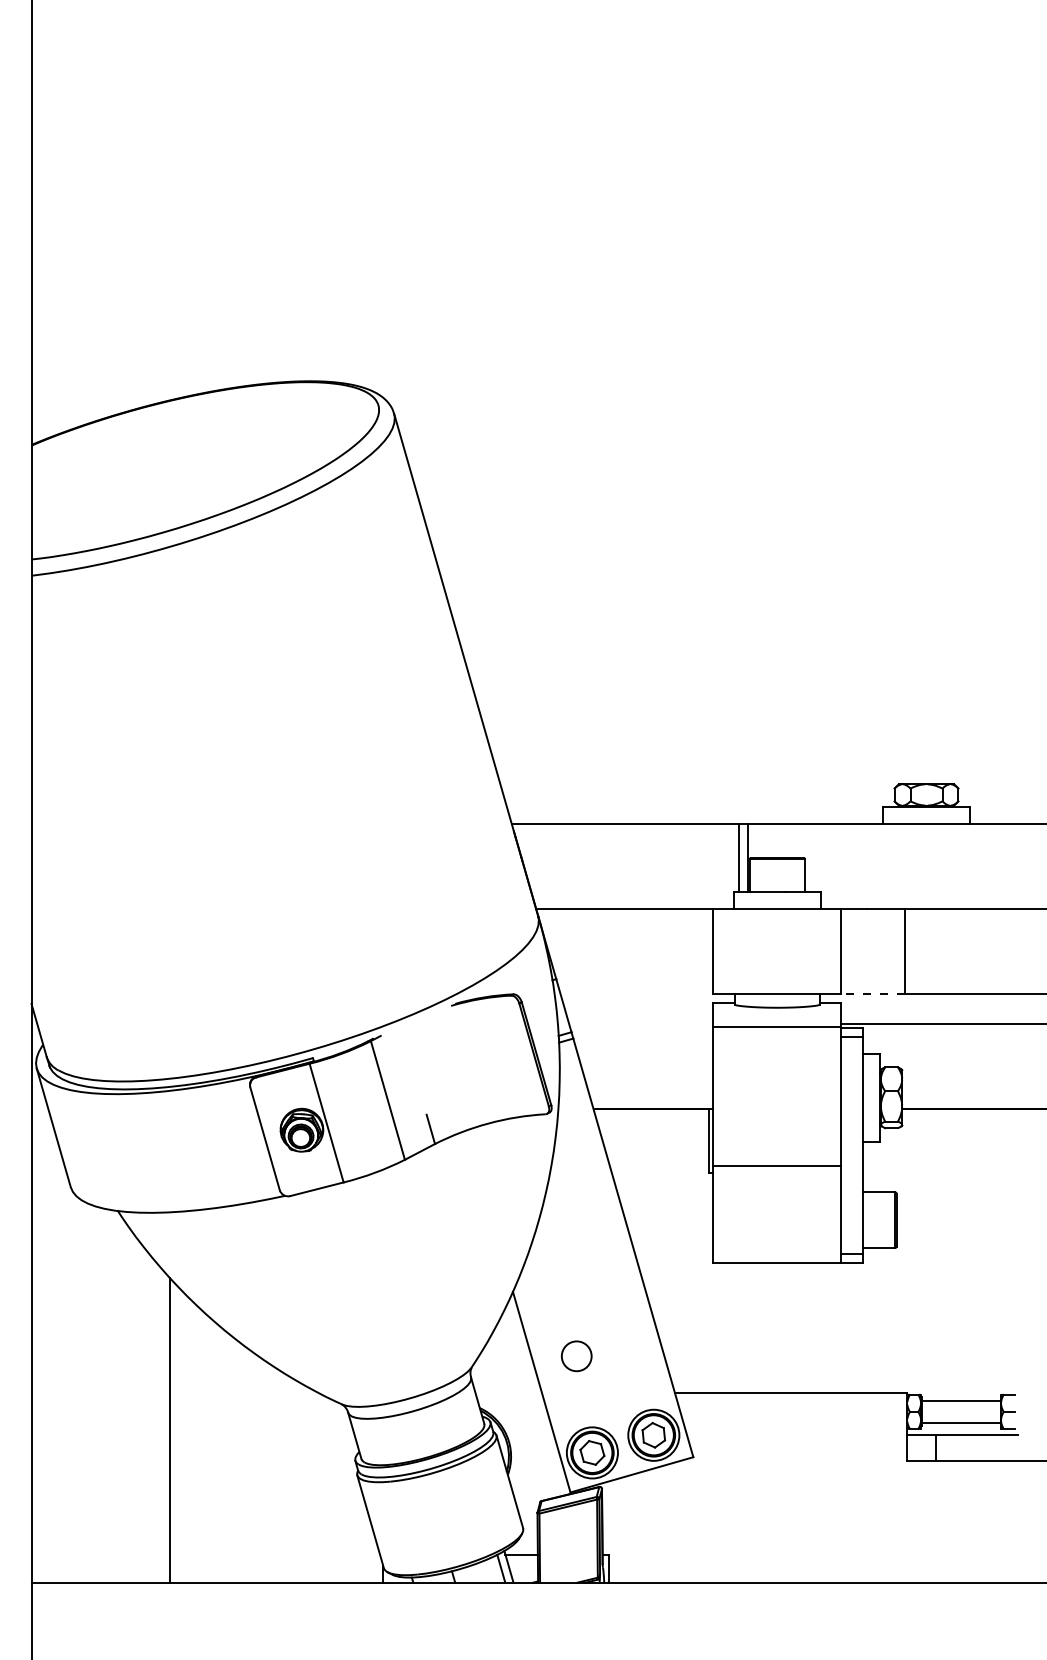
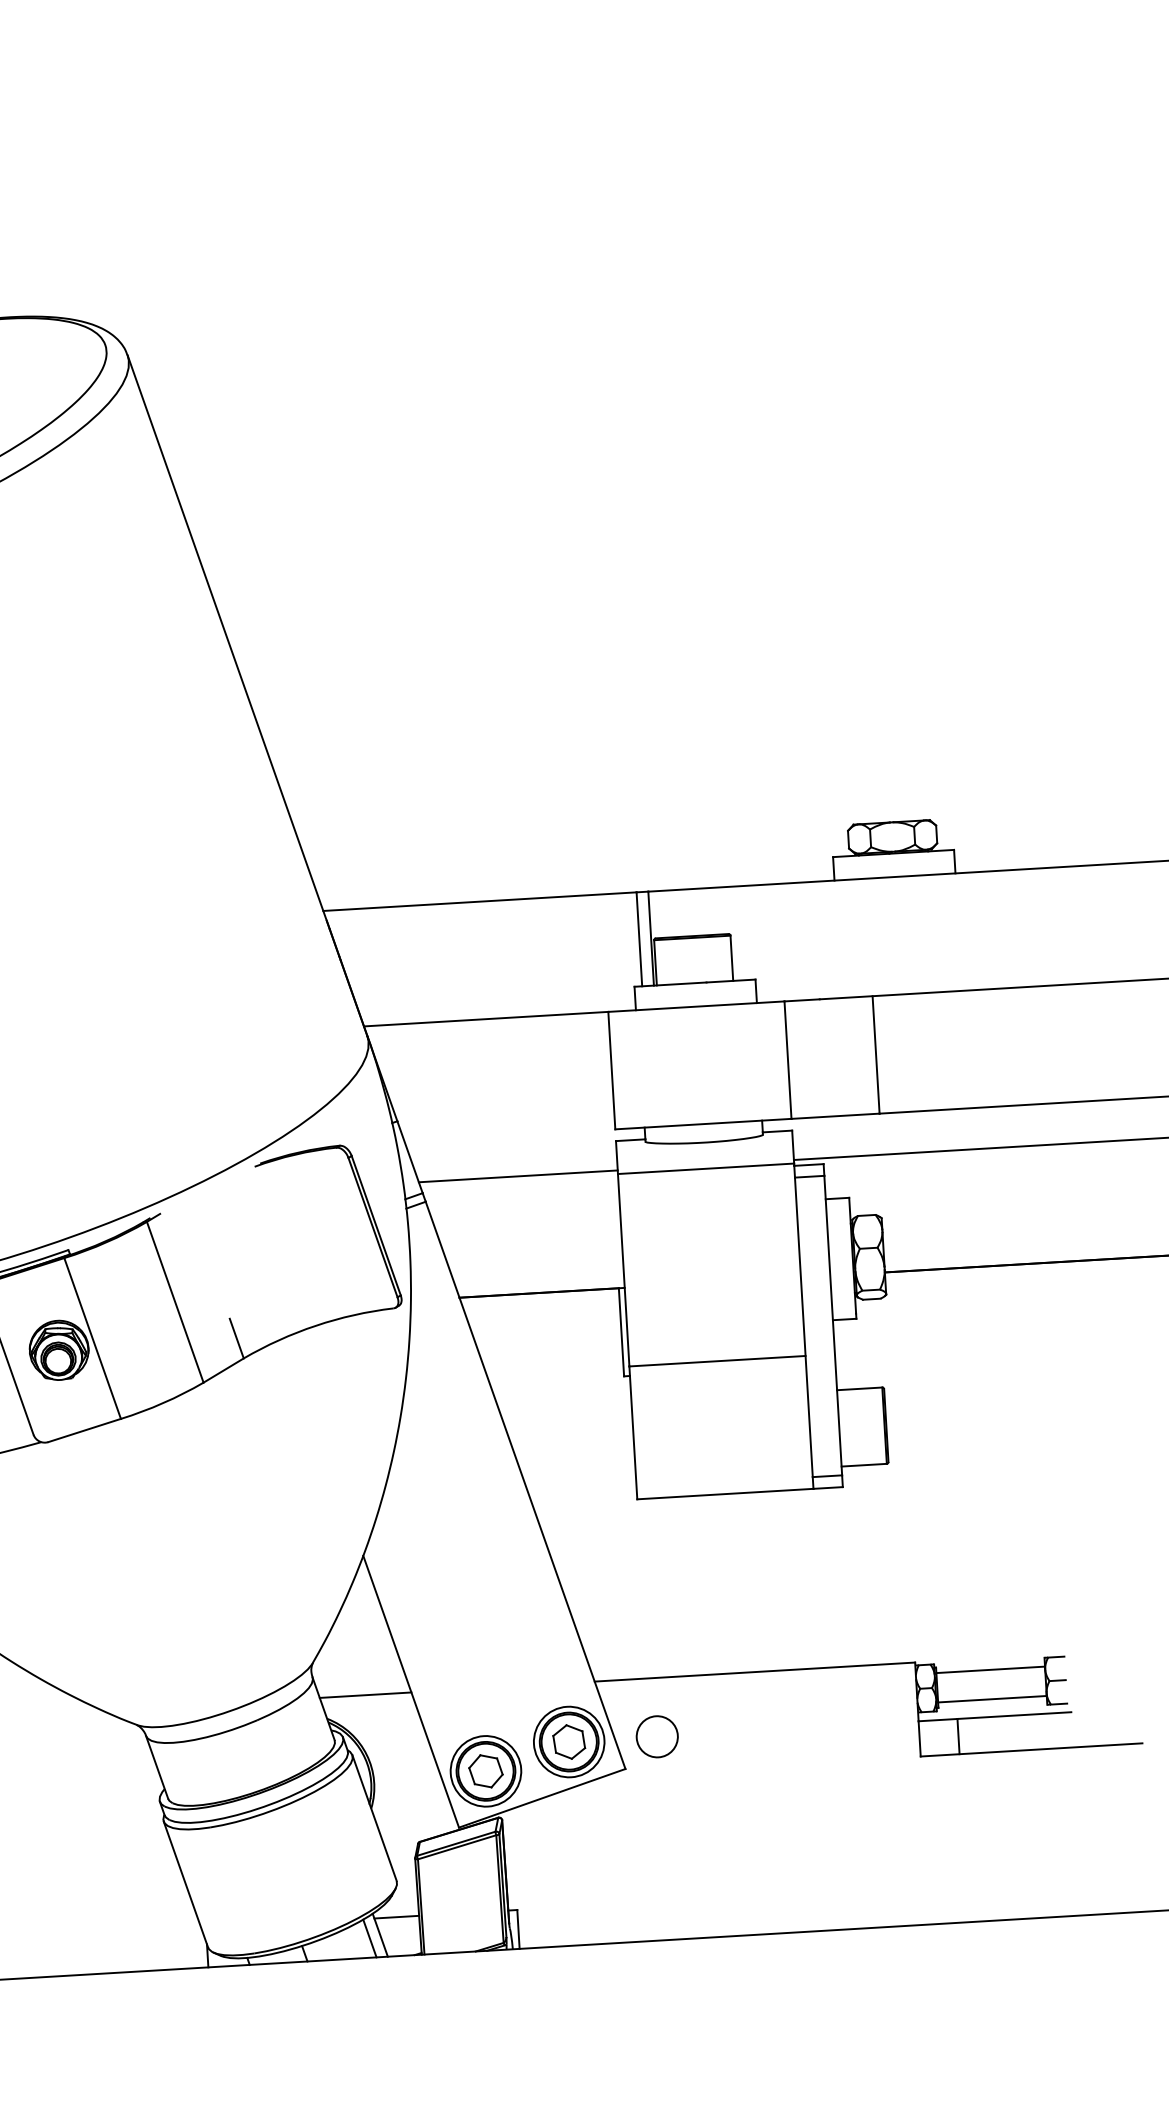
line: (873, 994) -> (835, 1116), dashed -> solid
line: (641, 1024) -> (518, 1176), added
circle: (576, 1356) -> (656, 1737), moved
line: (508, 1392) -> (365, 1694), added

